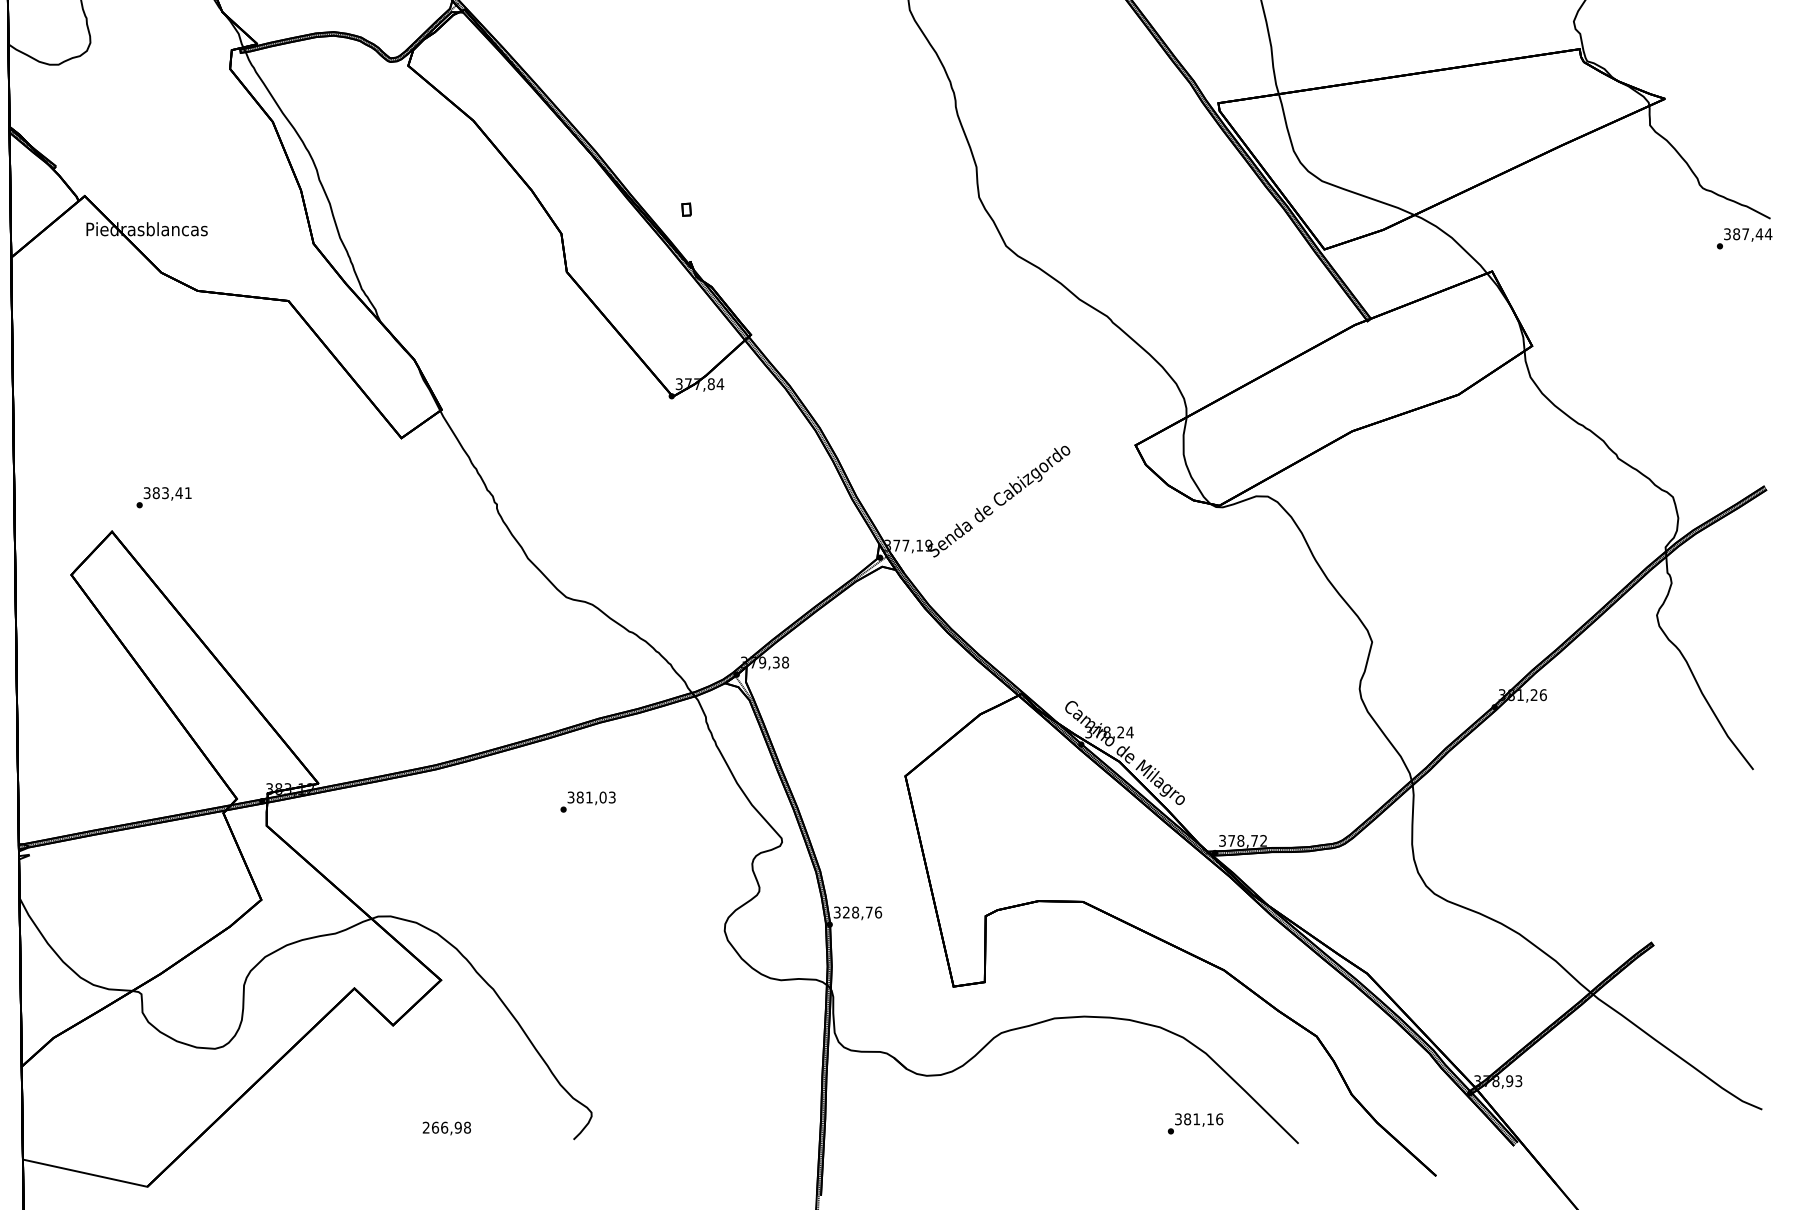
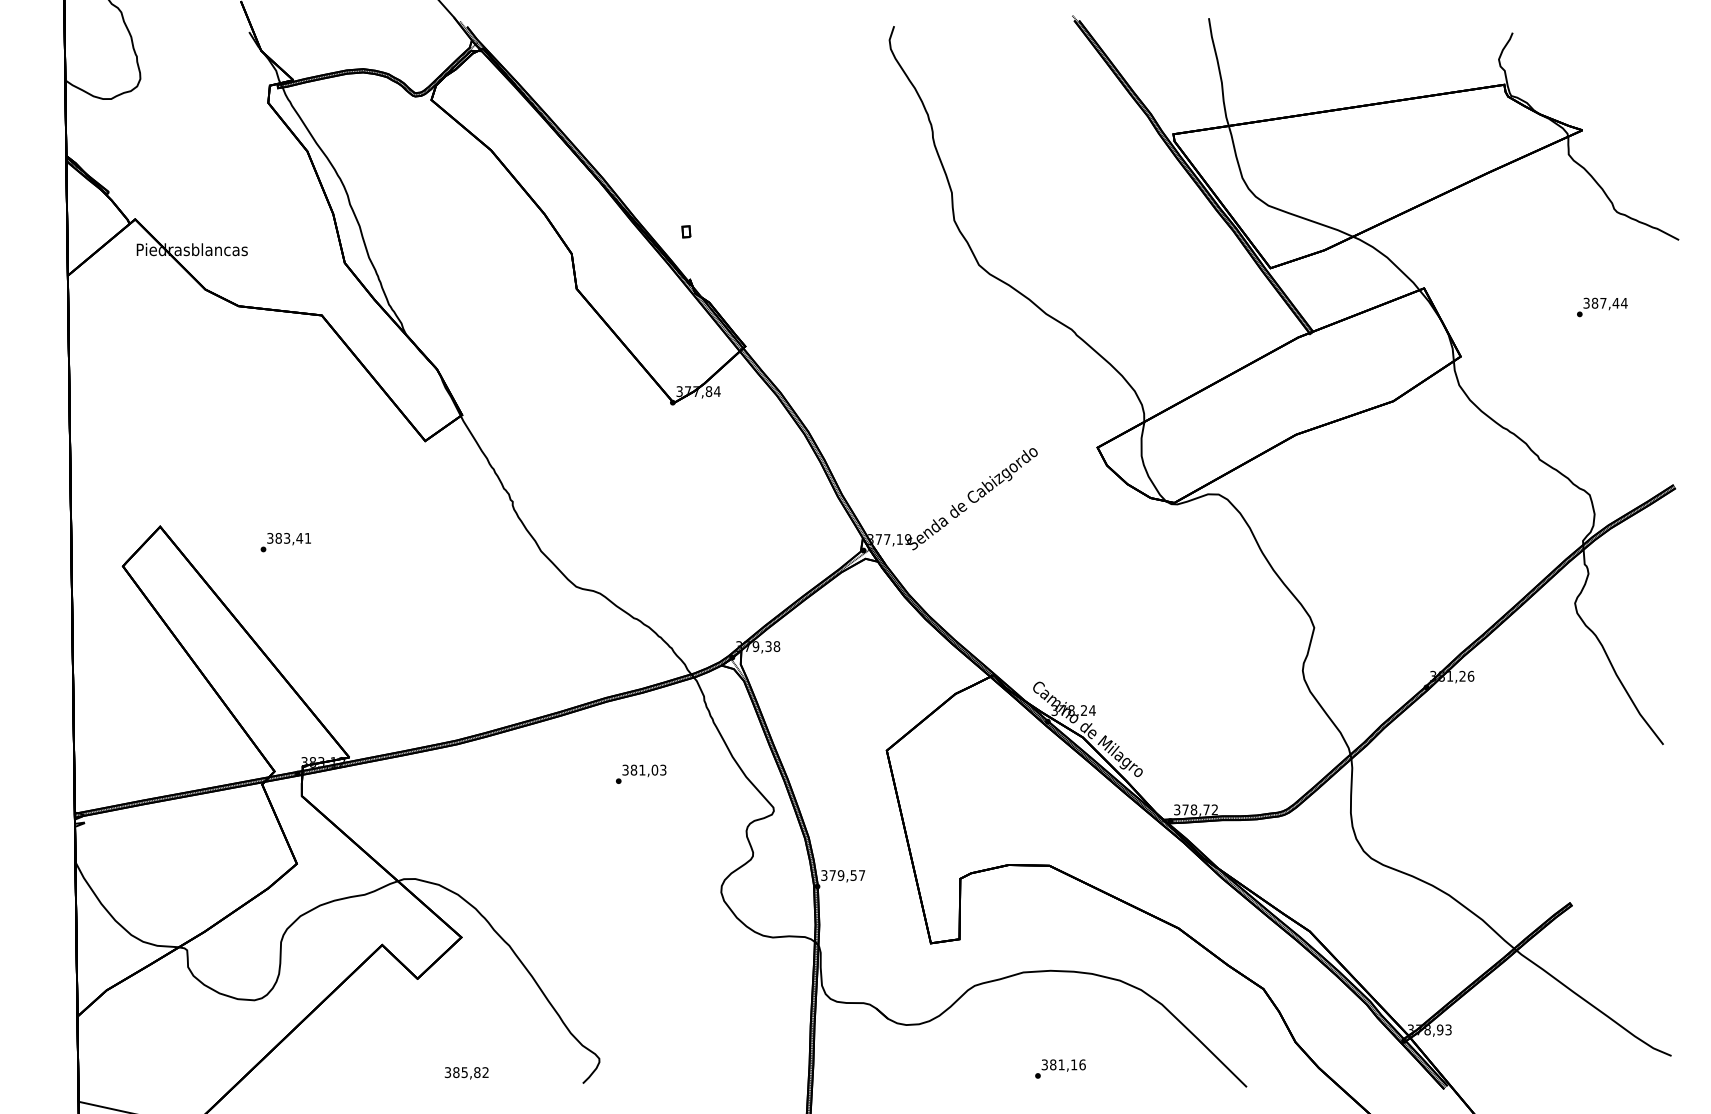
text: (1744, 238) -> (1602, 307), moved
text: (163, 497) -> (285, 542), moved
text: (588, 801) -> (641, 773), moved
text: (862, 912) -> (847, 875), 328,76 -> 379,57
text: (1195, 1123) -> (1060, 1068), moved
text: (446, 1127) -> (466, 1072), 266,98 -> 385,82

